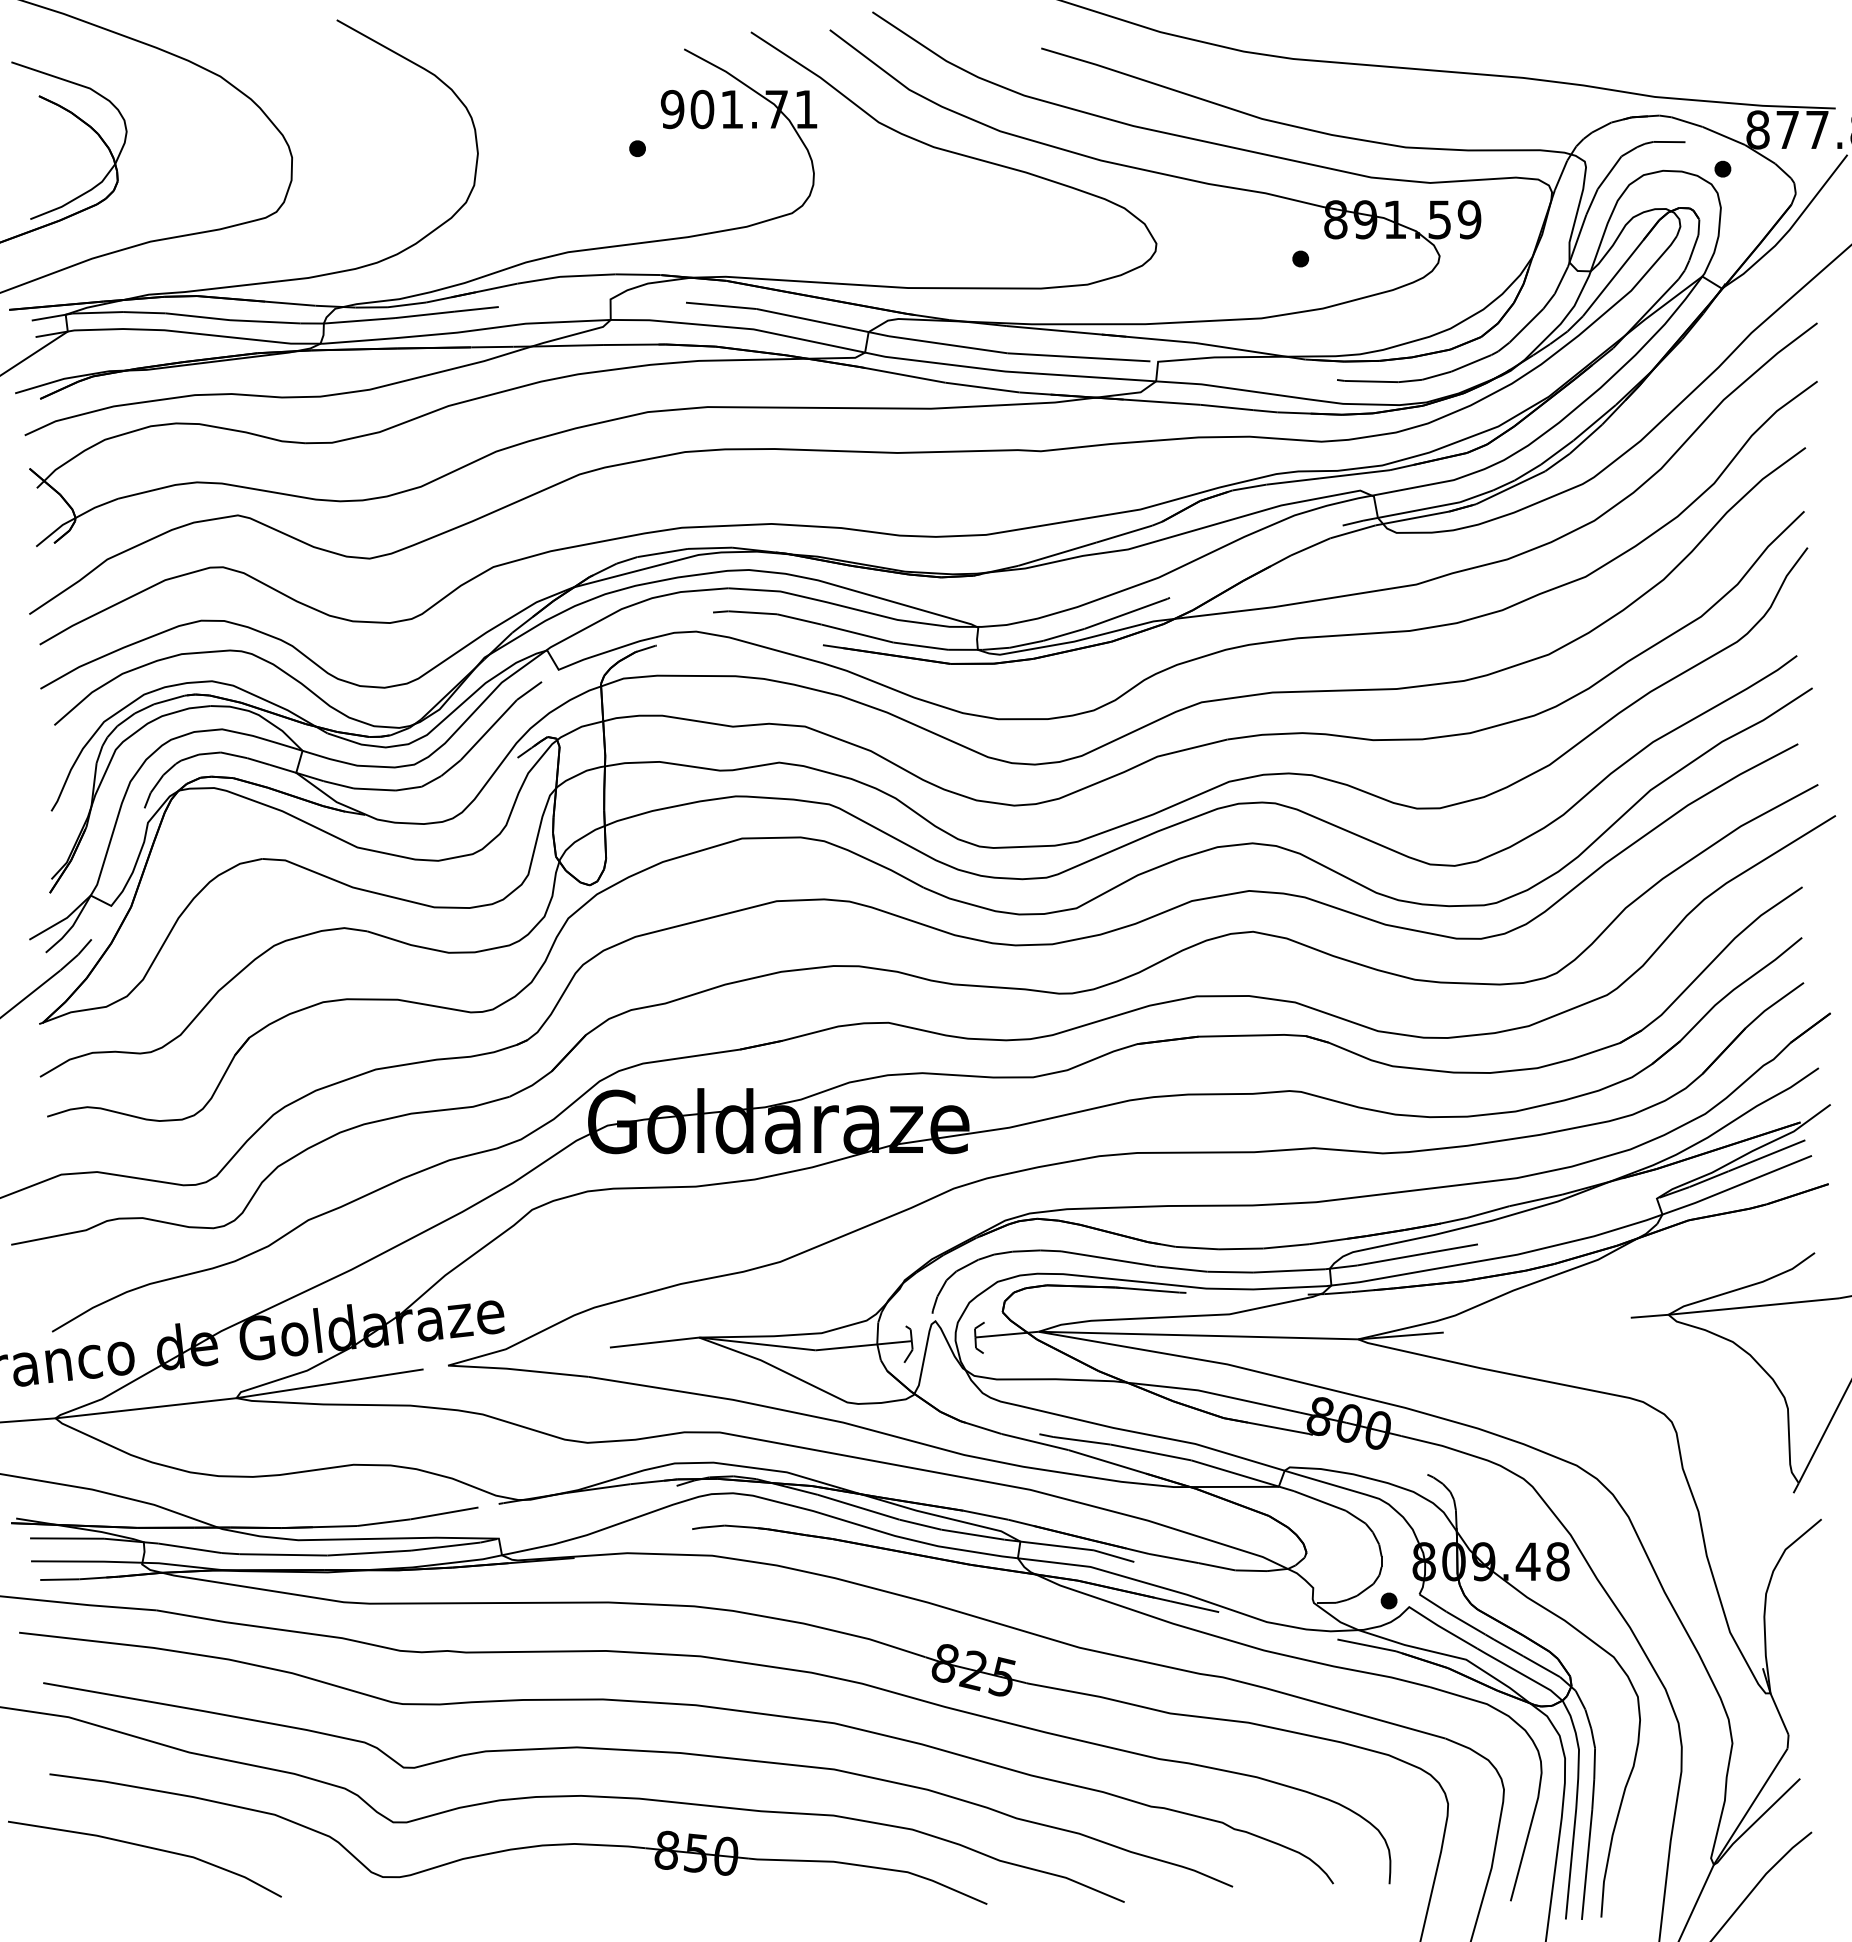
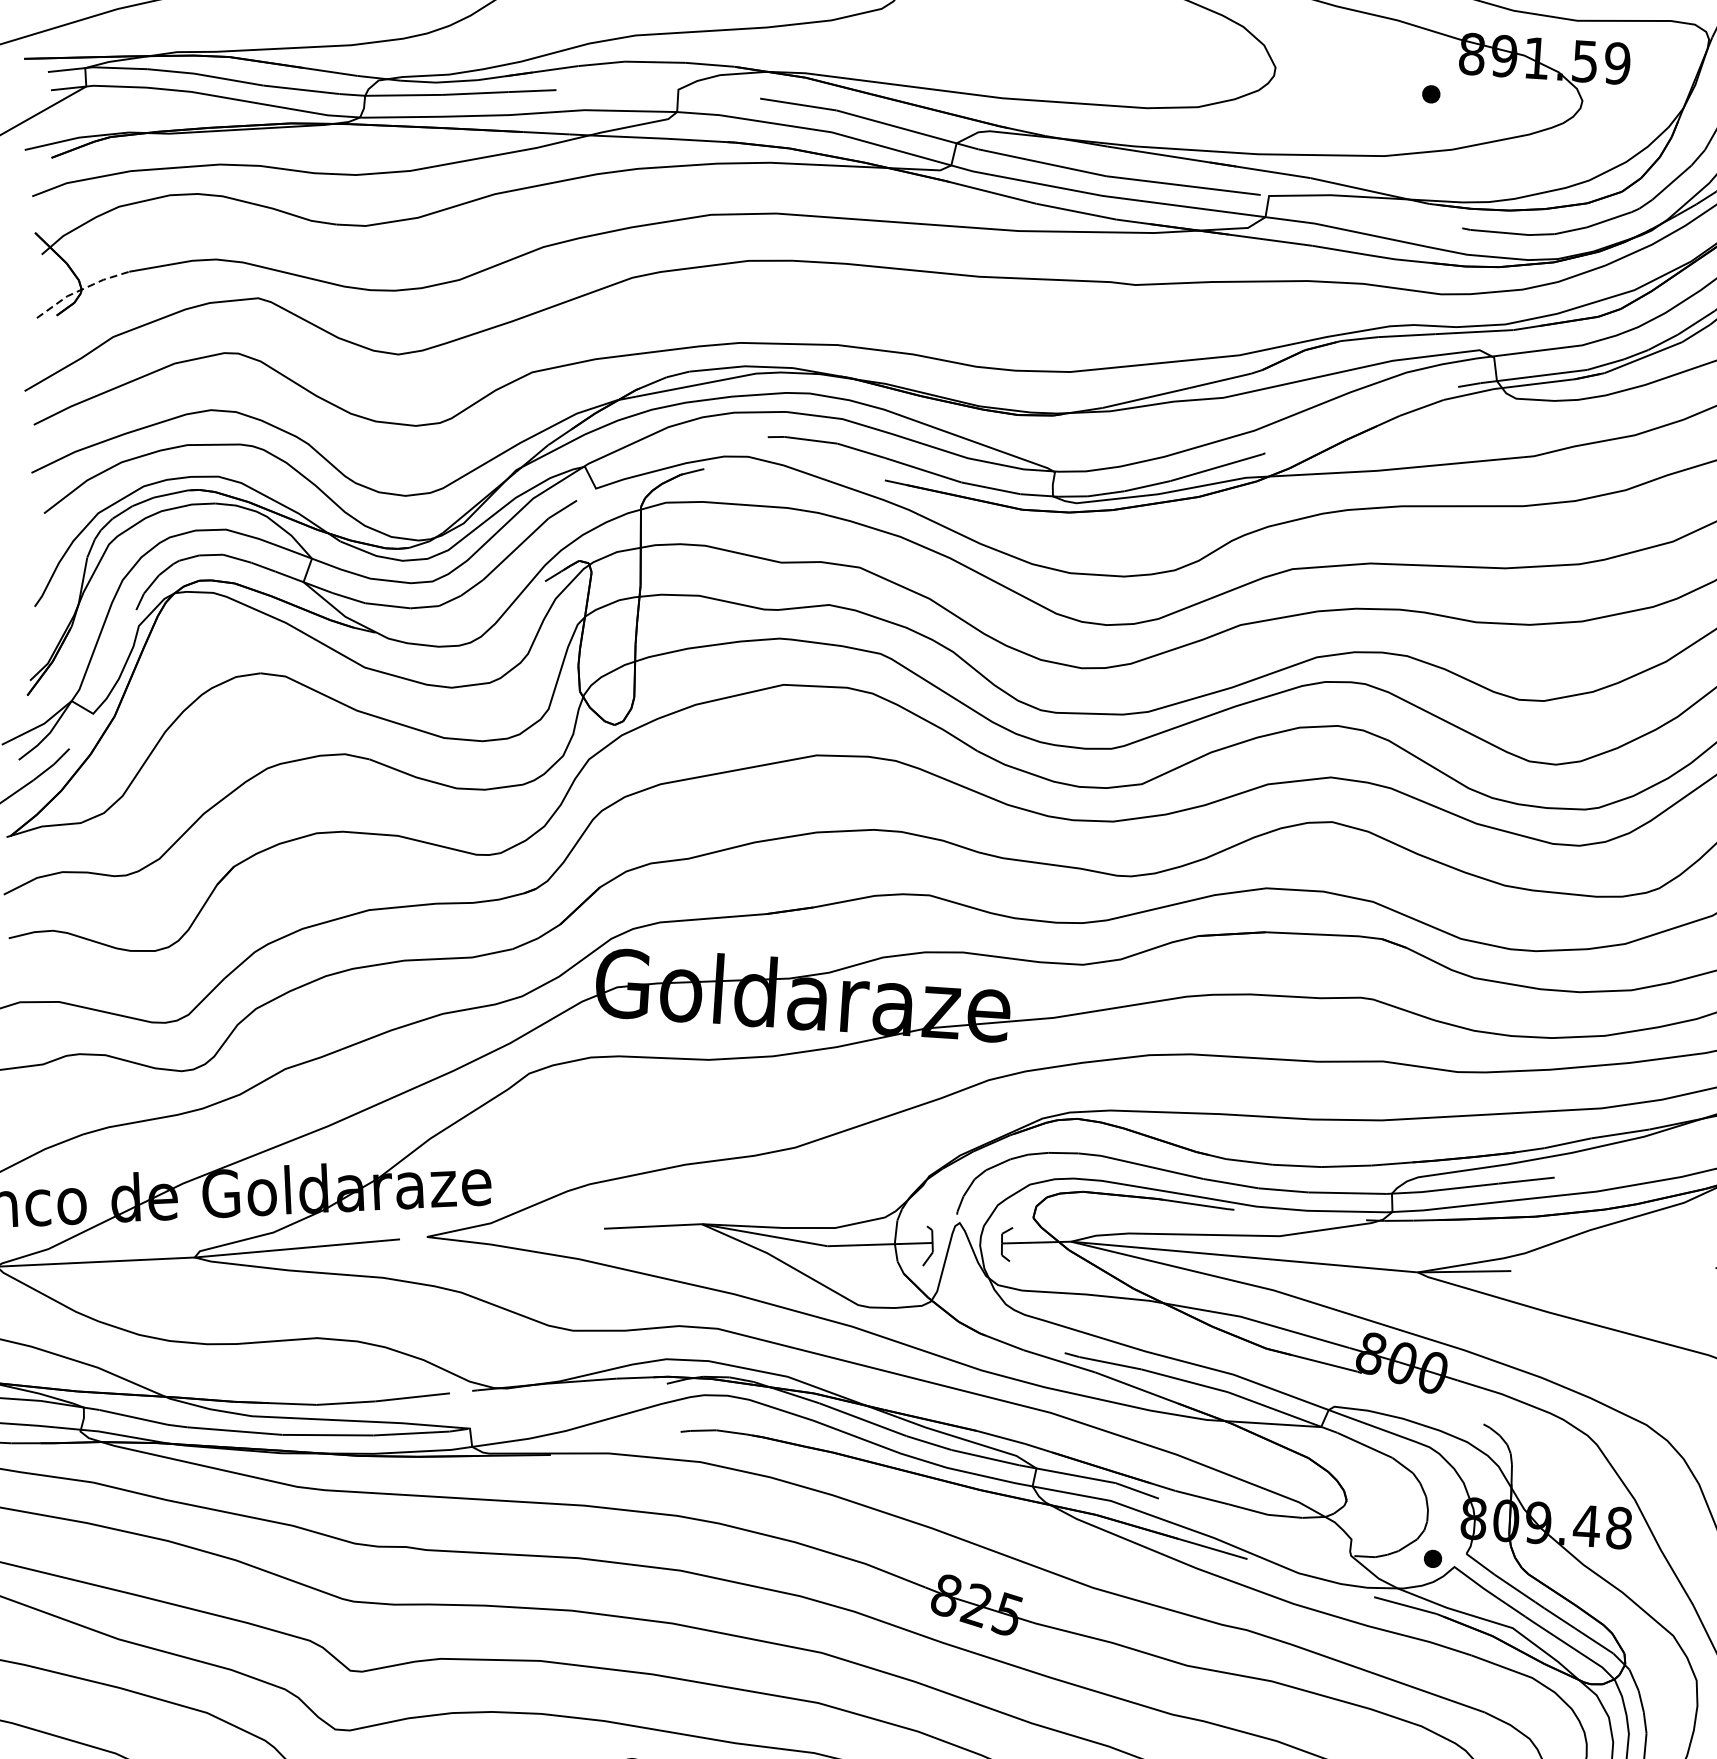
line: (74, 518) -> (80, 290), solid -> dashed

